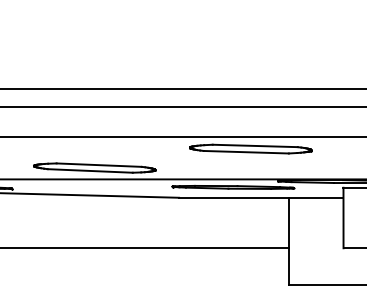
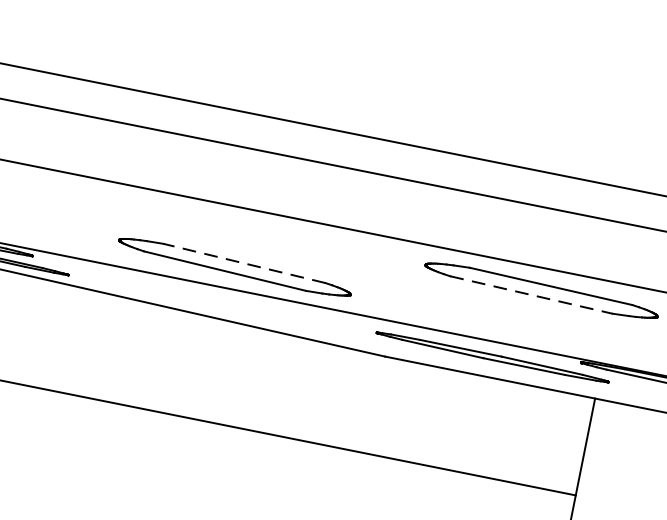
line: (246, 152) -> (531, 295), solid -> dashed
line: (99, 165) -> (244, 264), solid -> dashed

